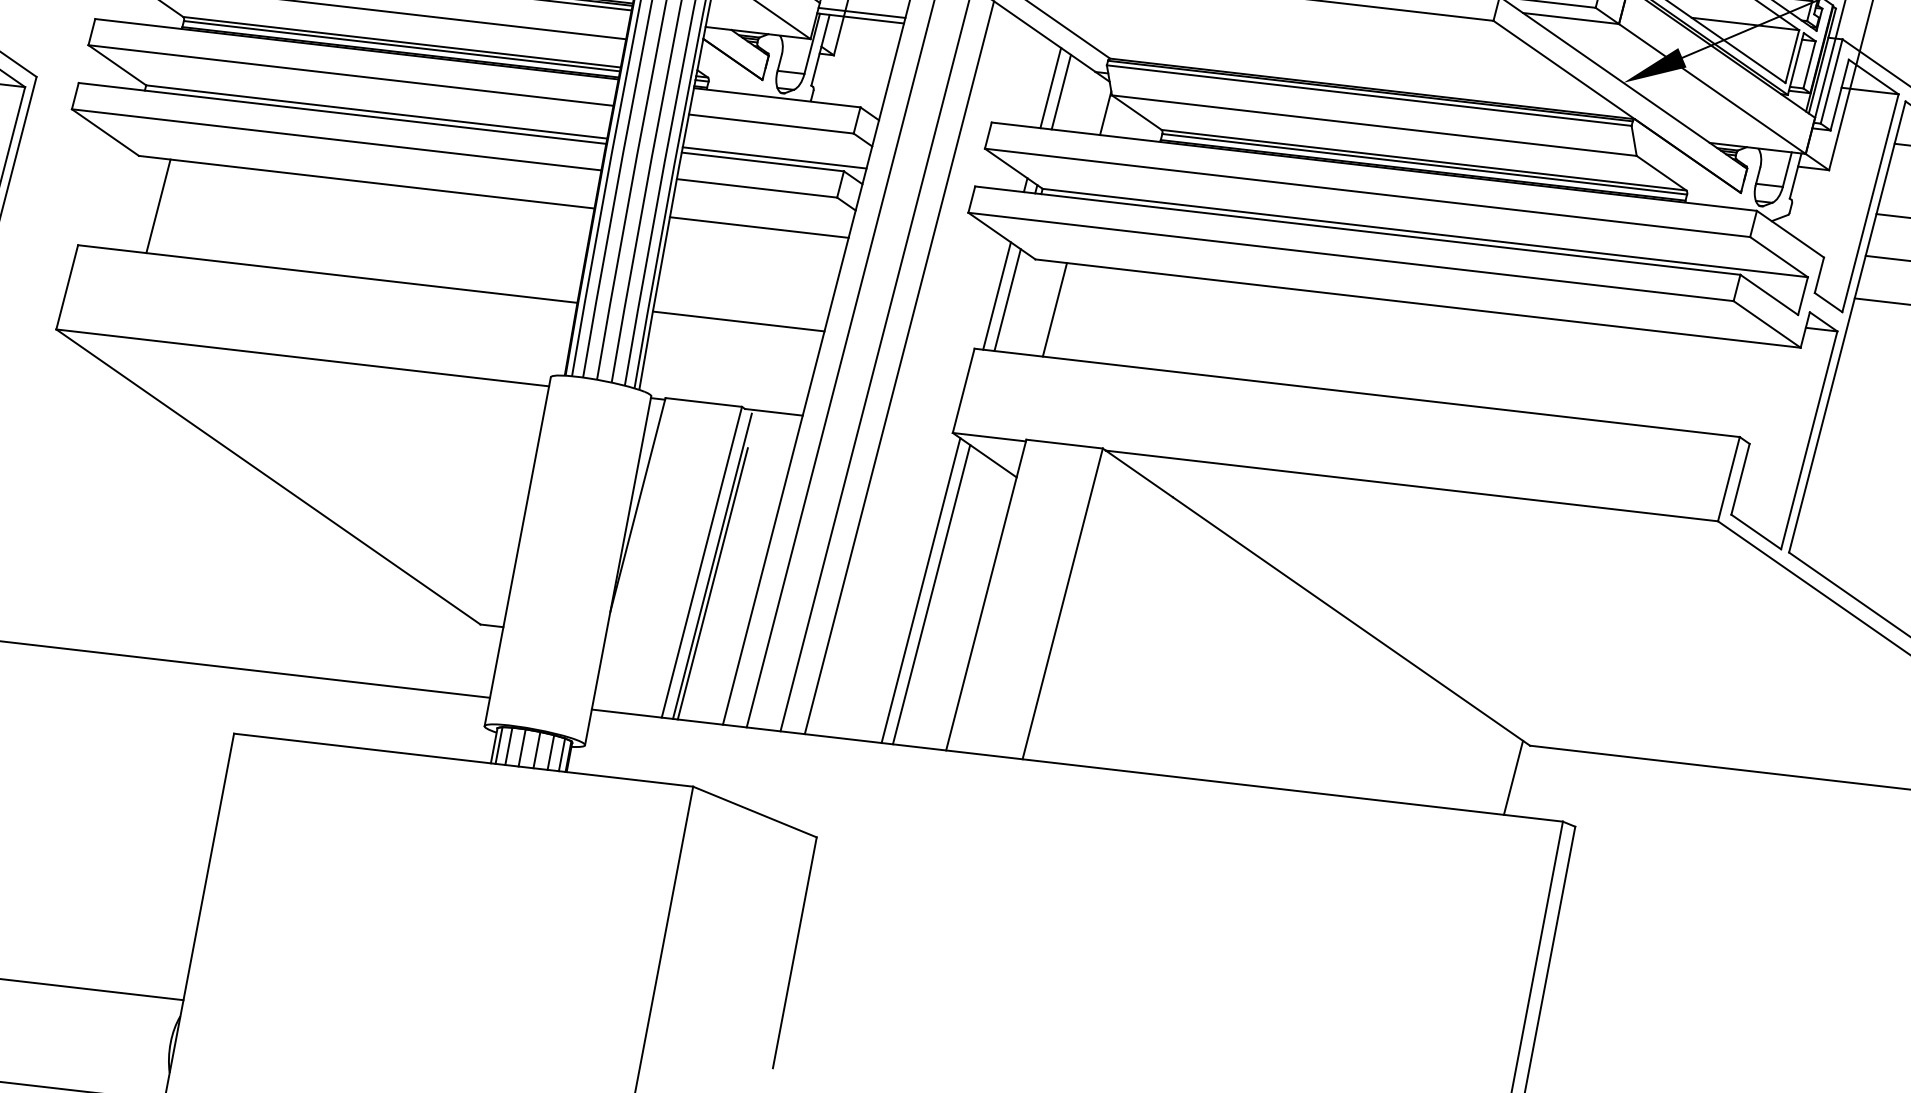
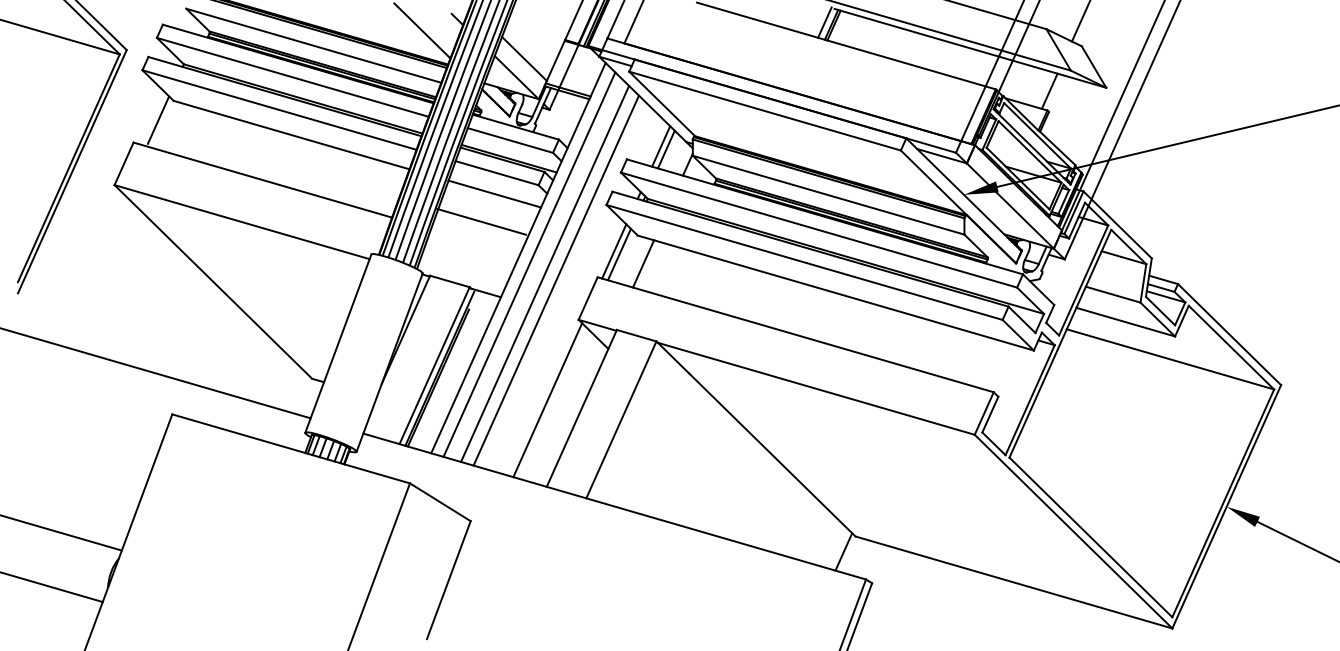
line: (158, 204) -> (158, 119), moved
line: (738, 320) -> (481, 221), moved
line: (930, 593) -> (552, 402), removed

